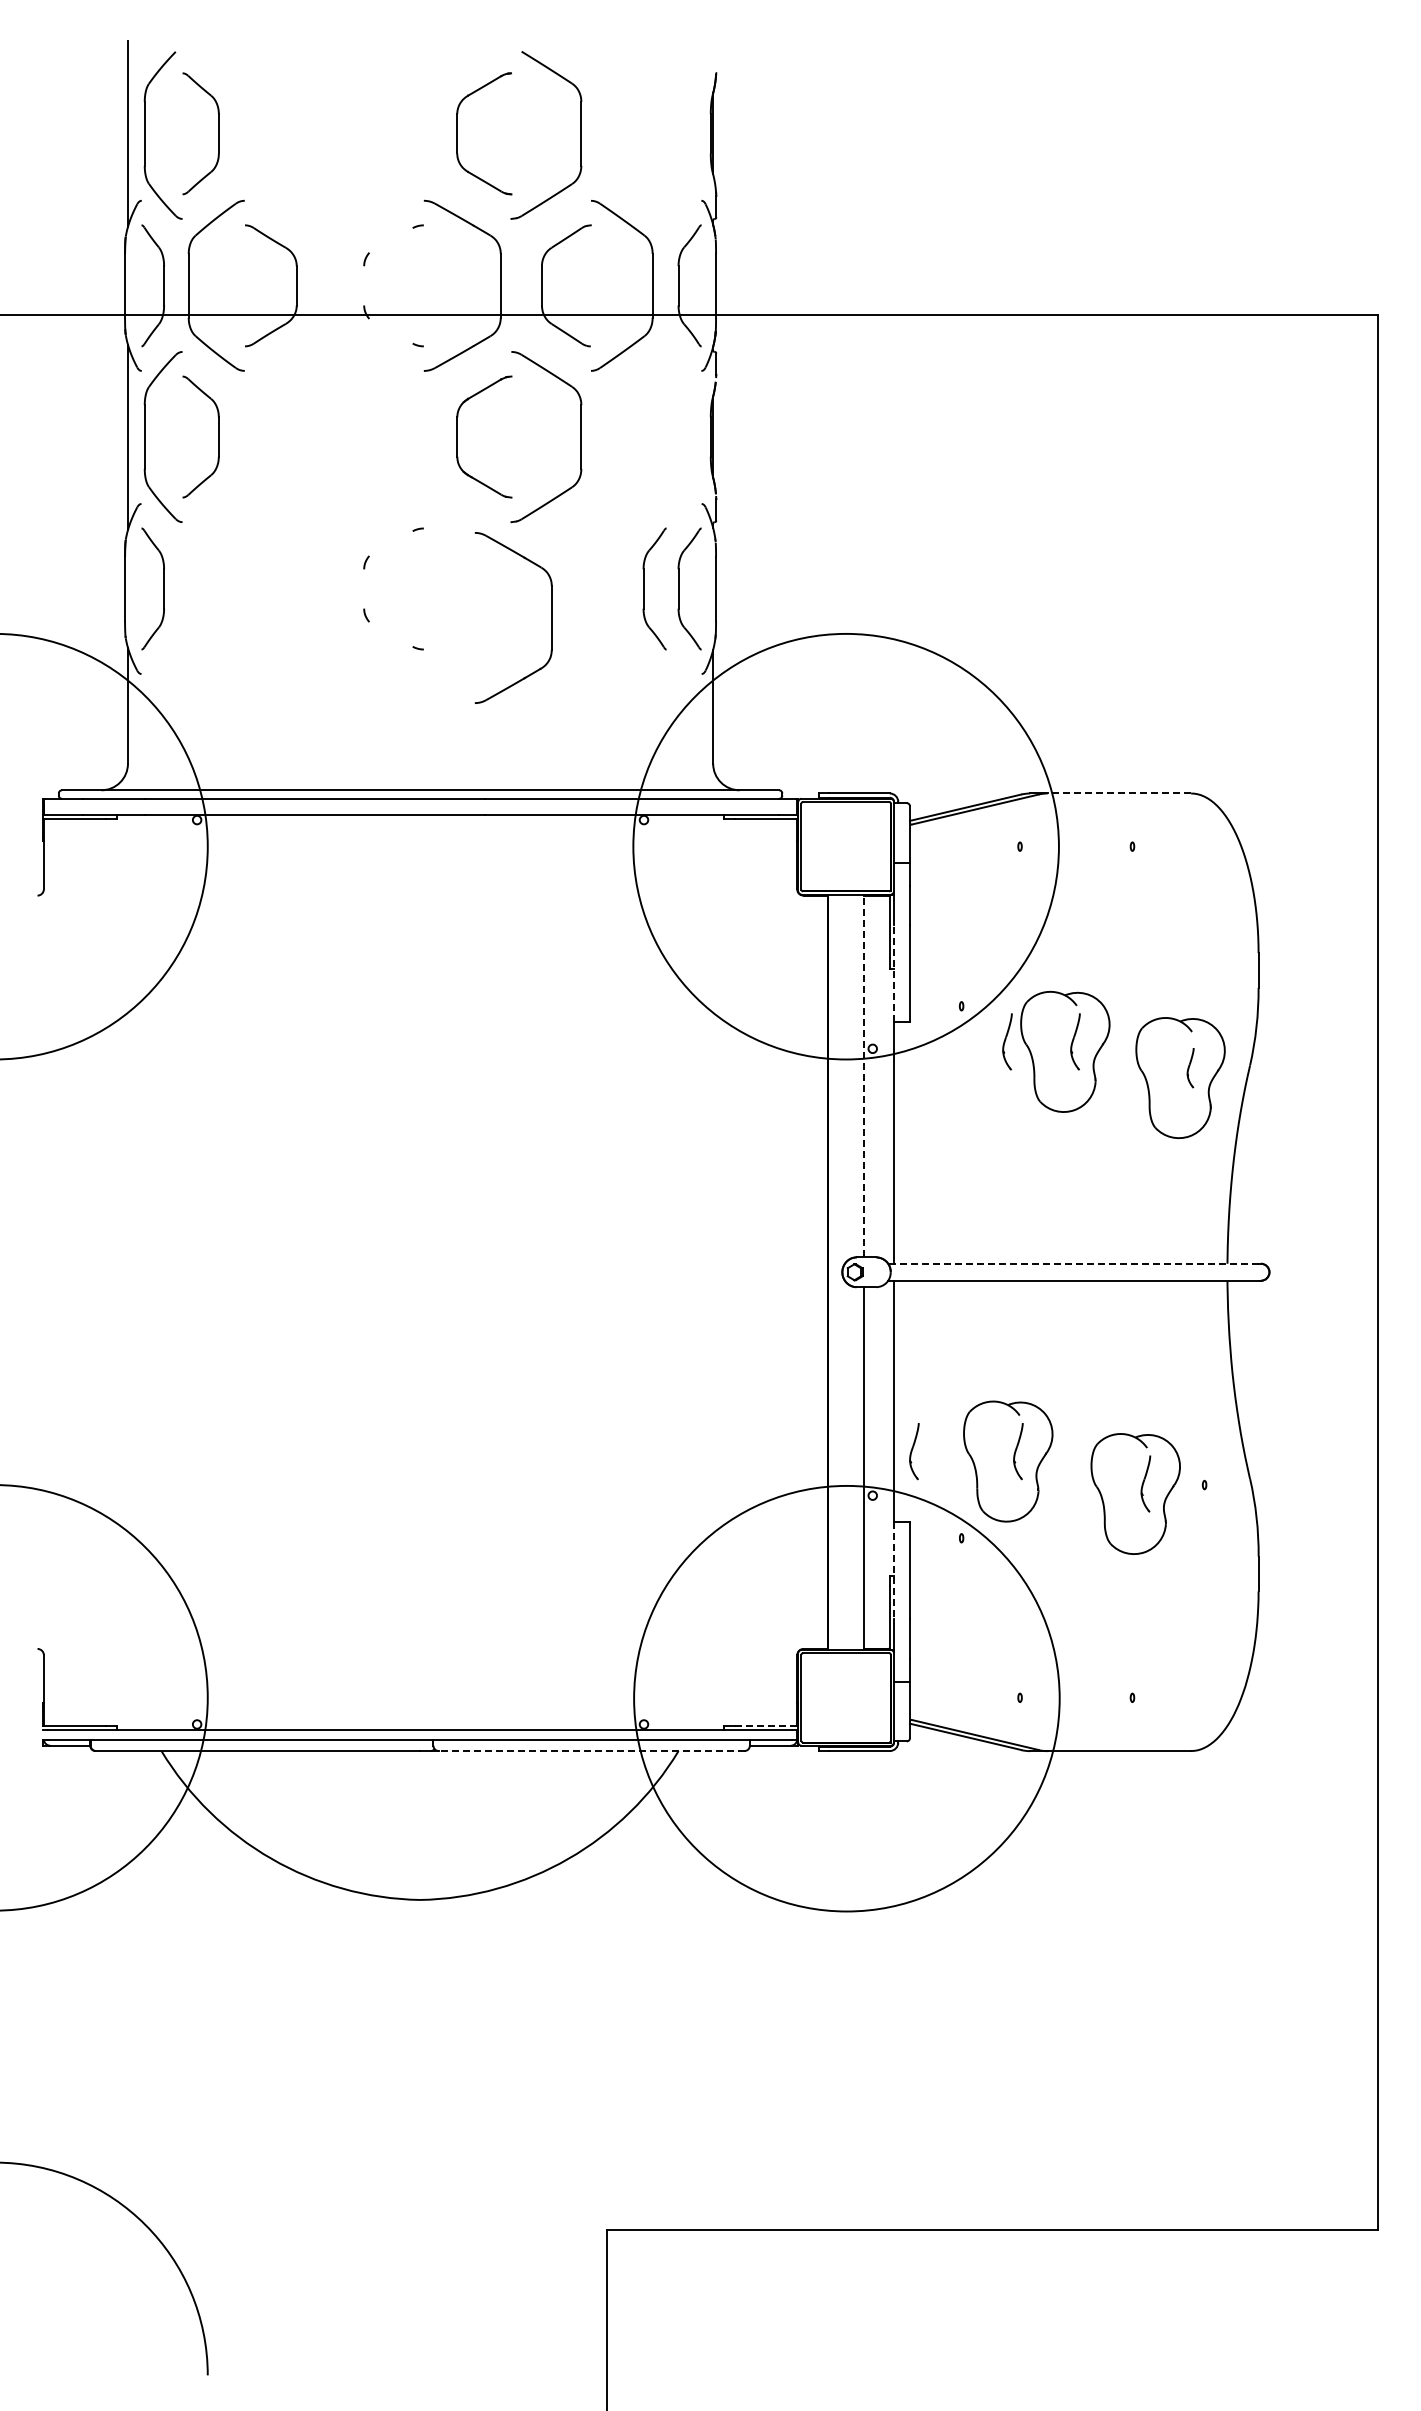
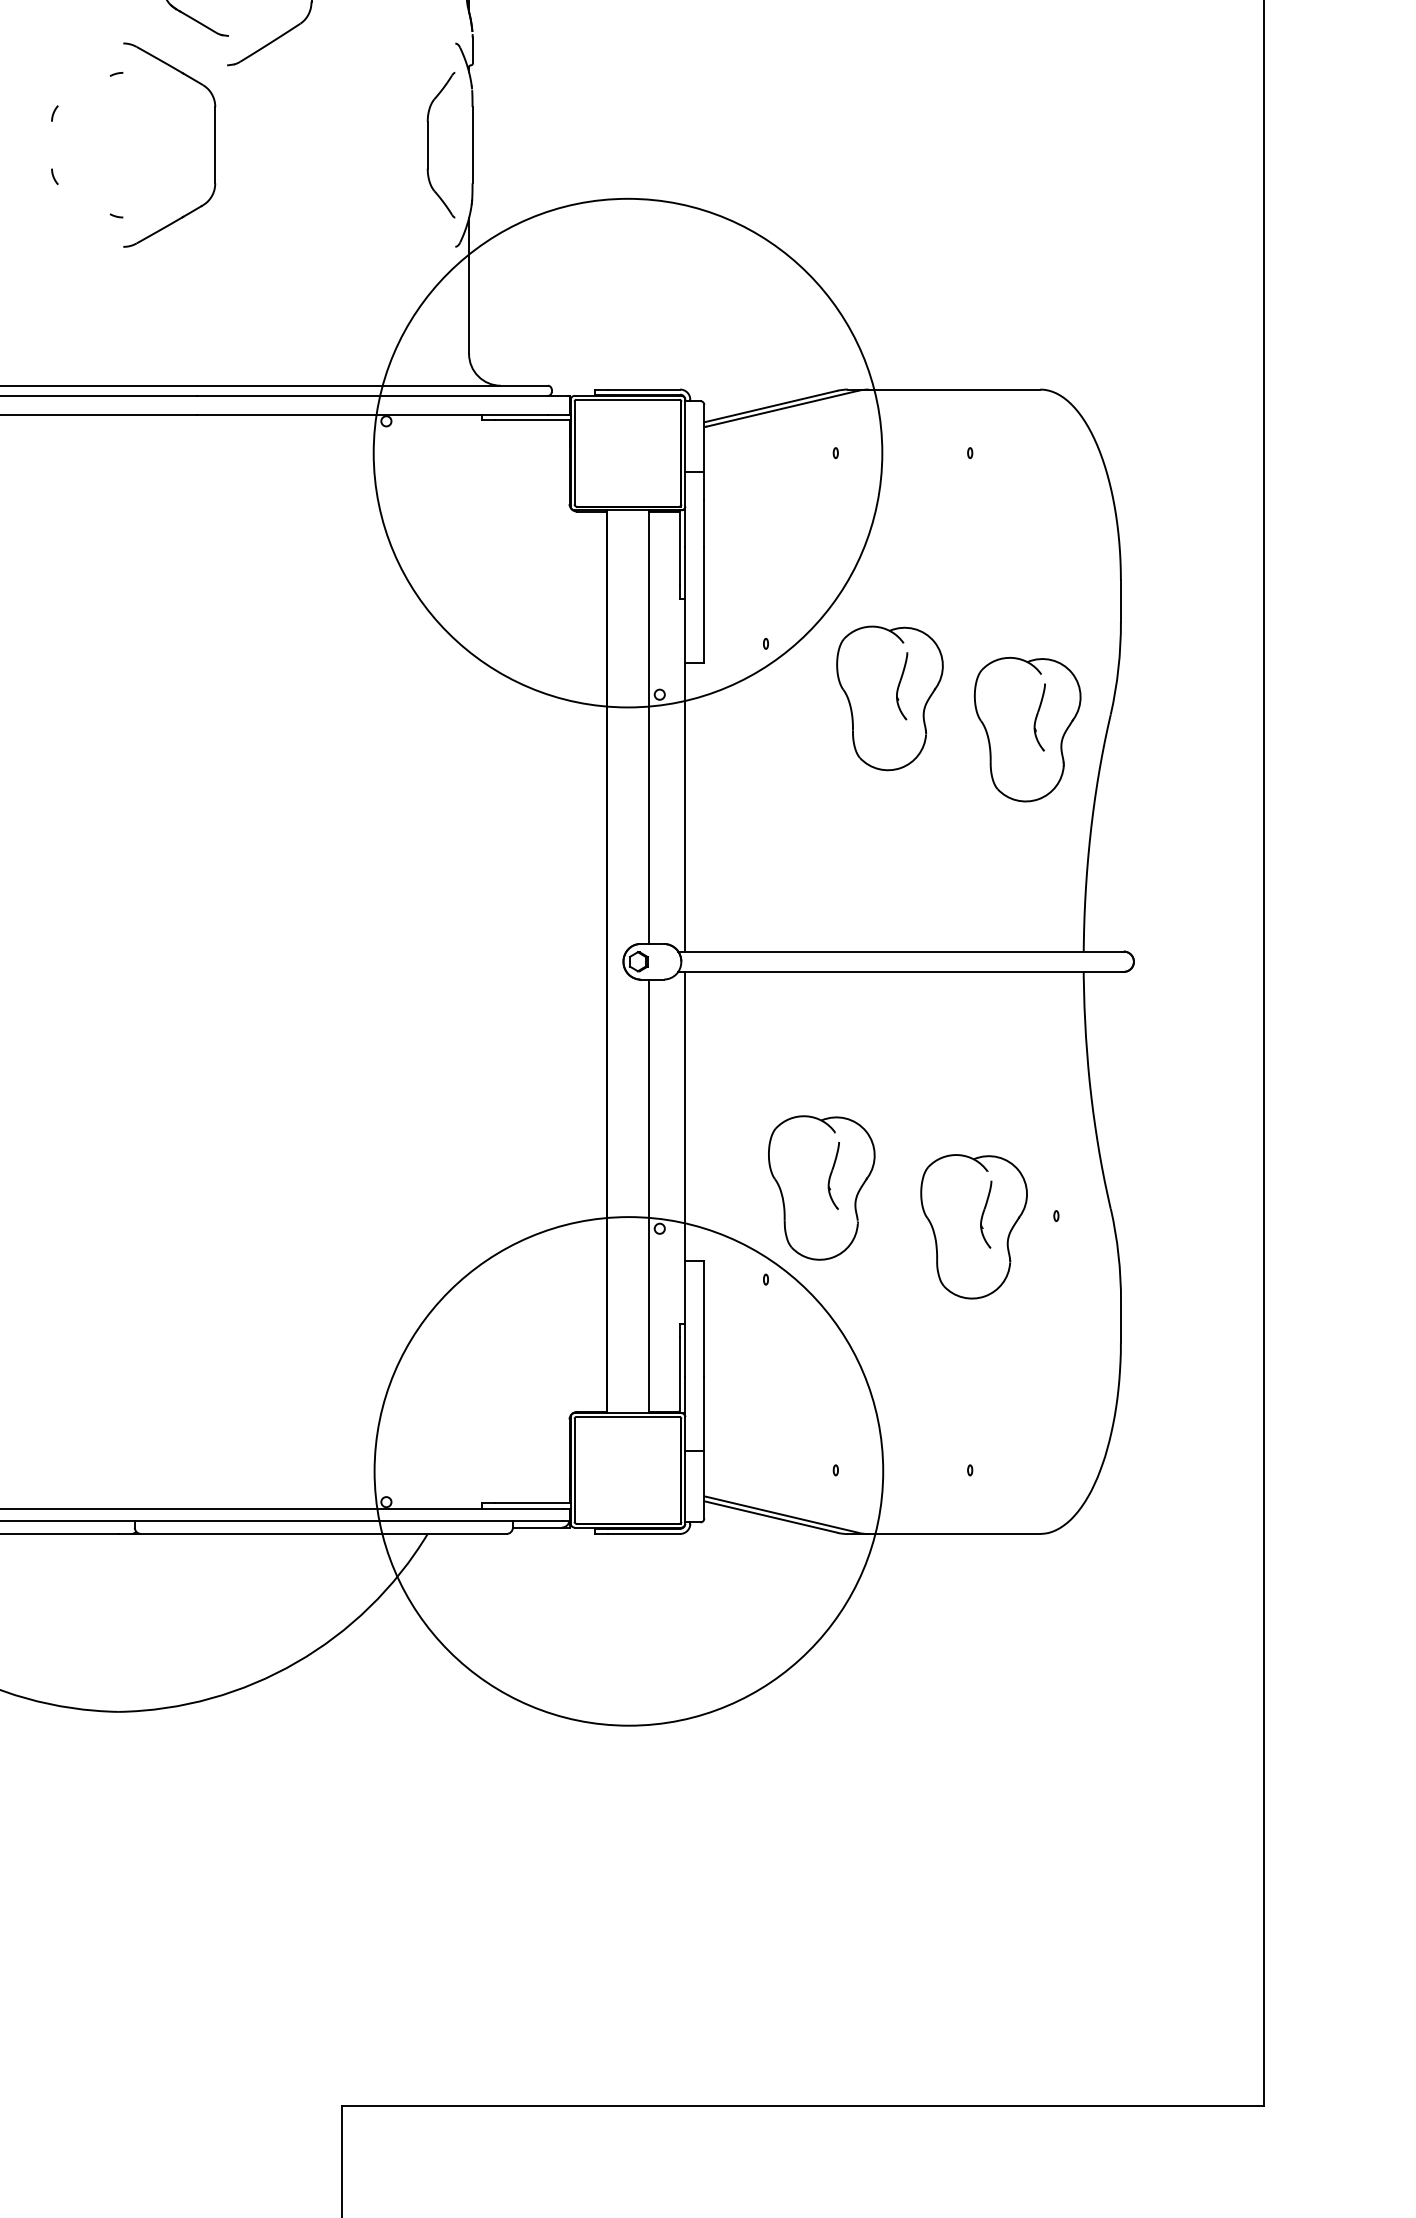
part: (644, 588) -> (387, 144), removed
part: (551, 617) -> (214, 144), moved
line: (1119, 793) -> (954, 389), dashed -> solid
line: (894, 973) -> (685, 604), dashed -> solid
part: (1007, 1041) -> (820, 685), removed
part: (1190, 1067) -> (1039, 717), size x1.43
line: (864, 1075) -> (649, 726), dashed -> solid
line: (1073, 1263) -> (899, 951), dashed -> solid
part: (914, 1451) -> (709, 1175), removed
line: (894, 1570) -> (685, 1318), dashed -> solid
line: (766, 1725) -> (532, 1503), dashed -> solid
line: (591, 1751) -> (323, 1534), dashed -> solid

